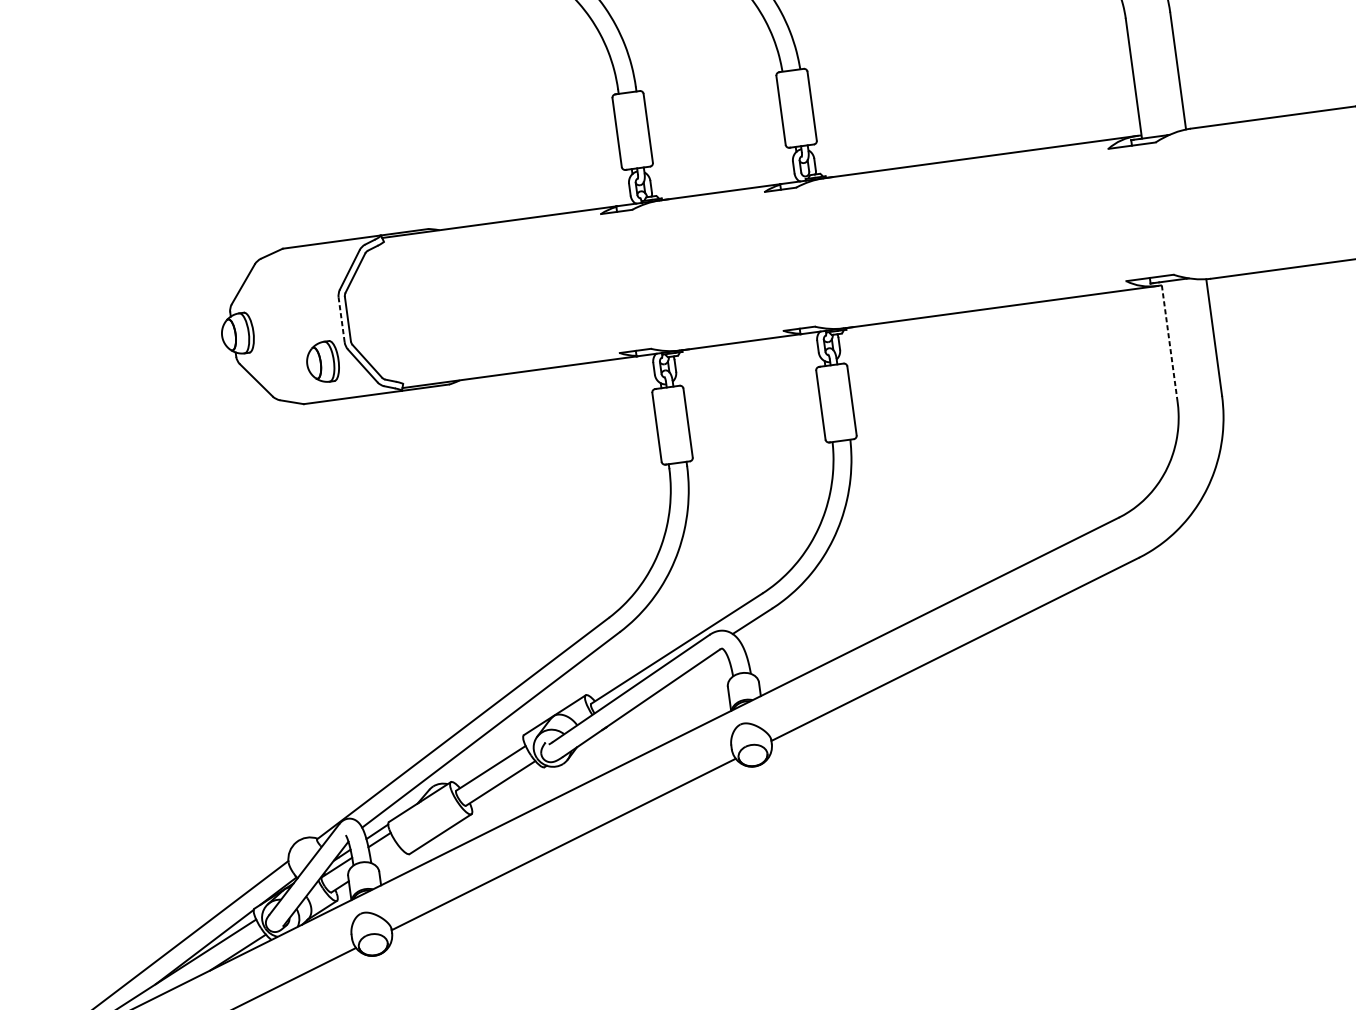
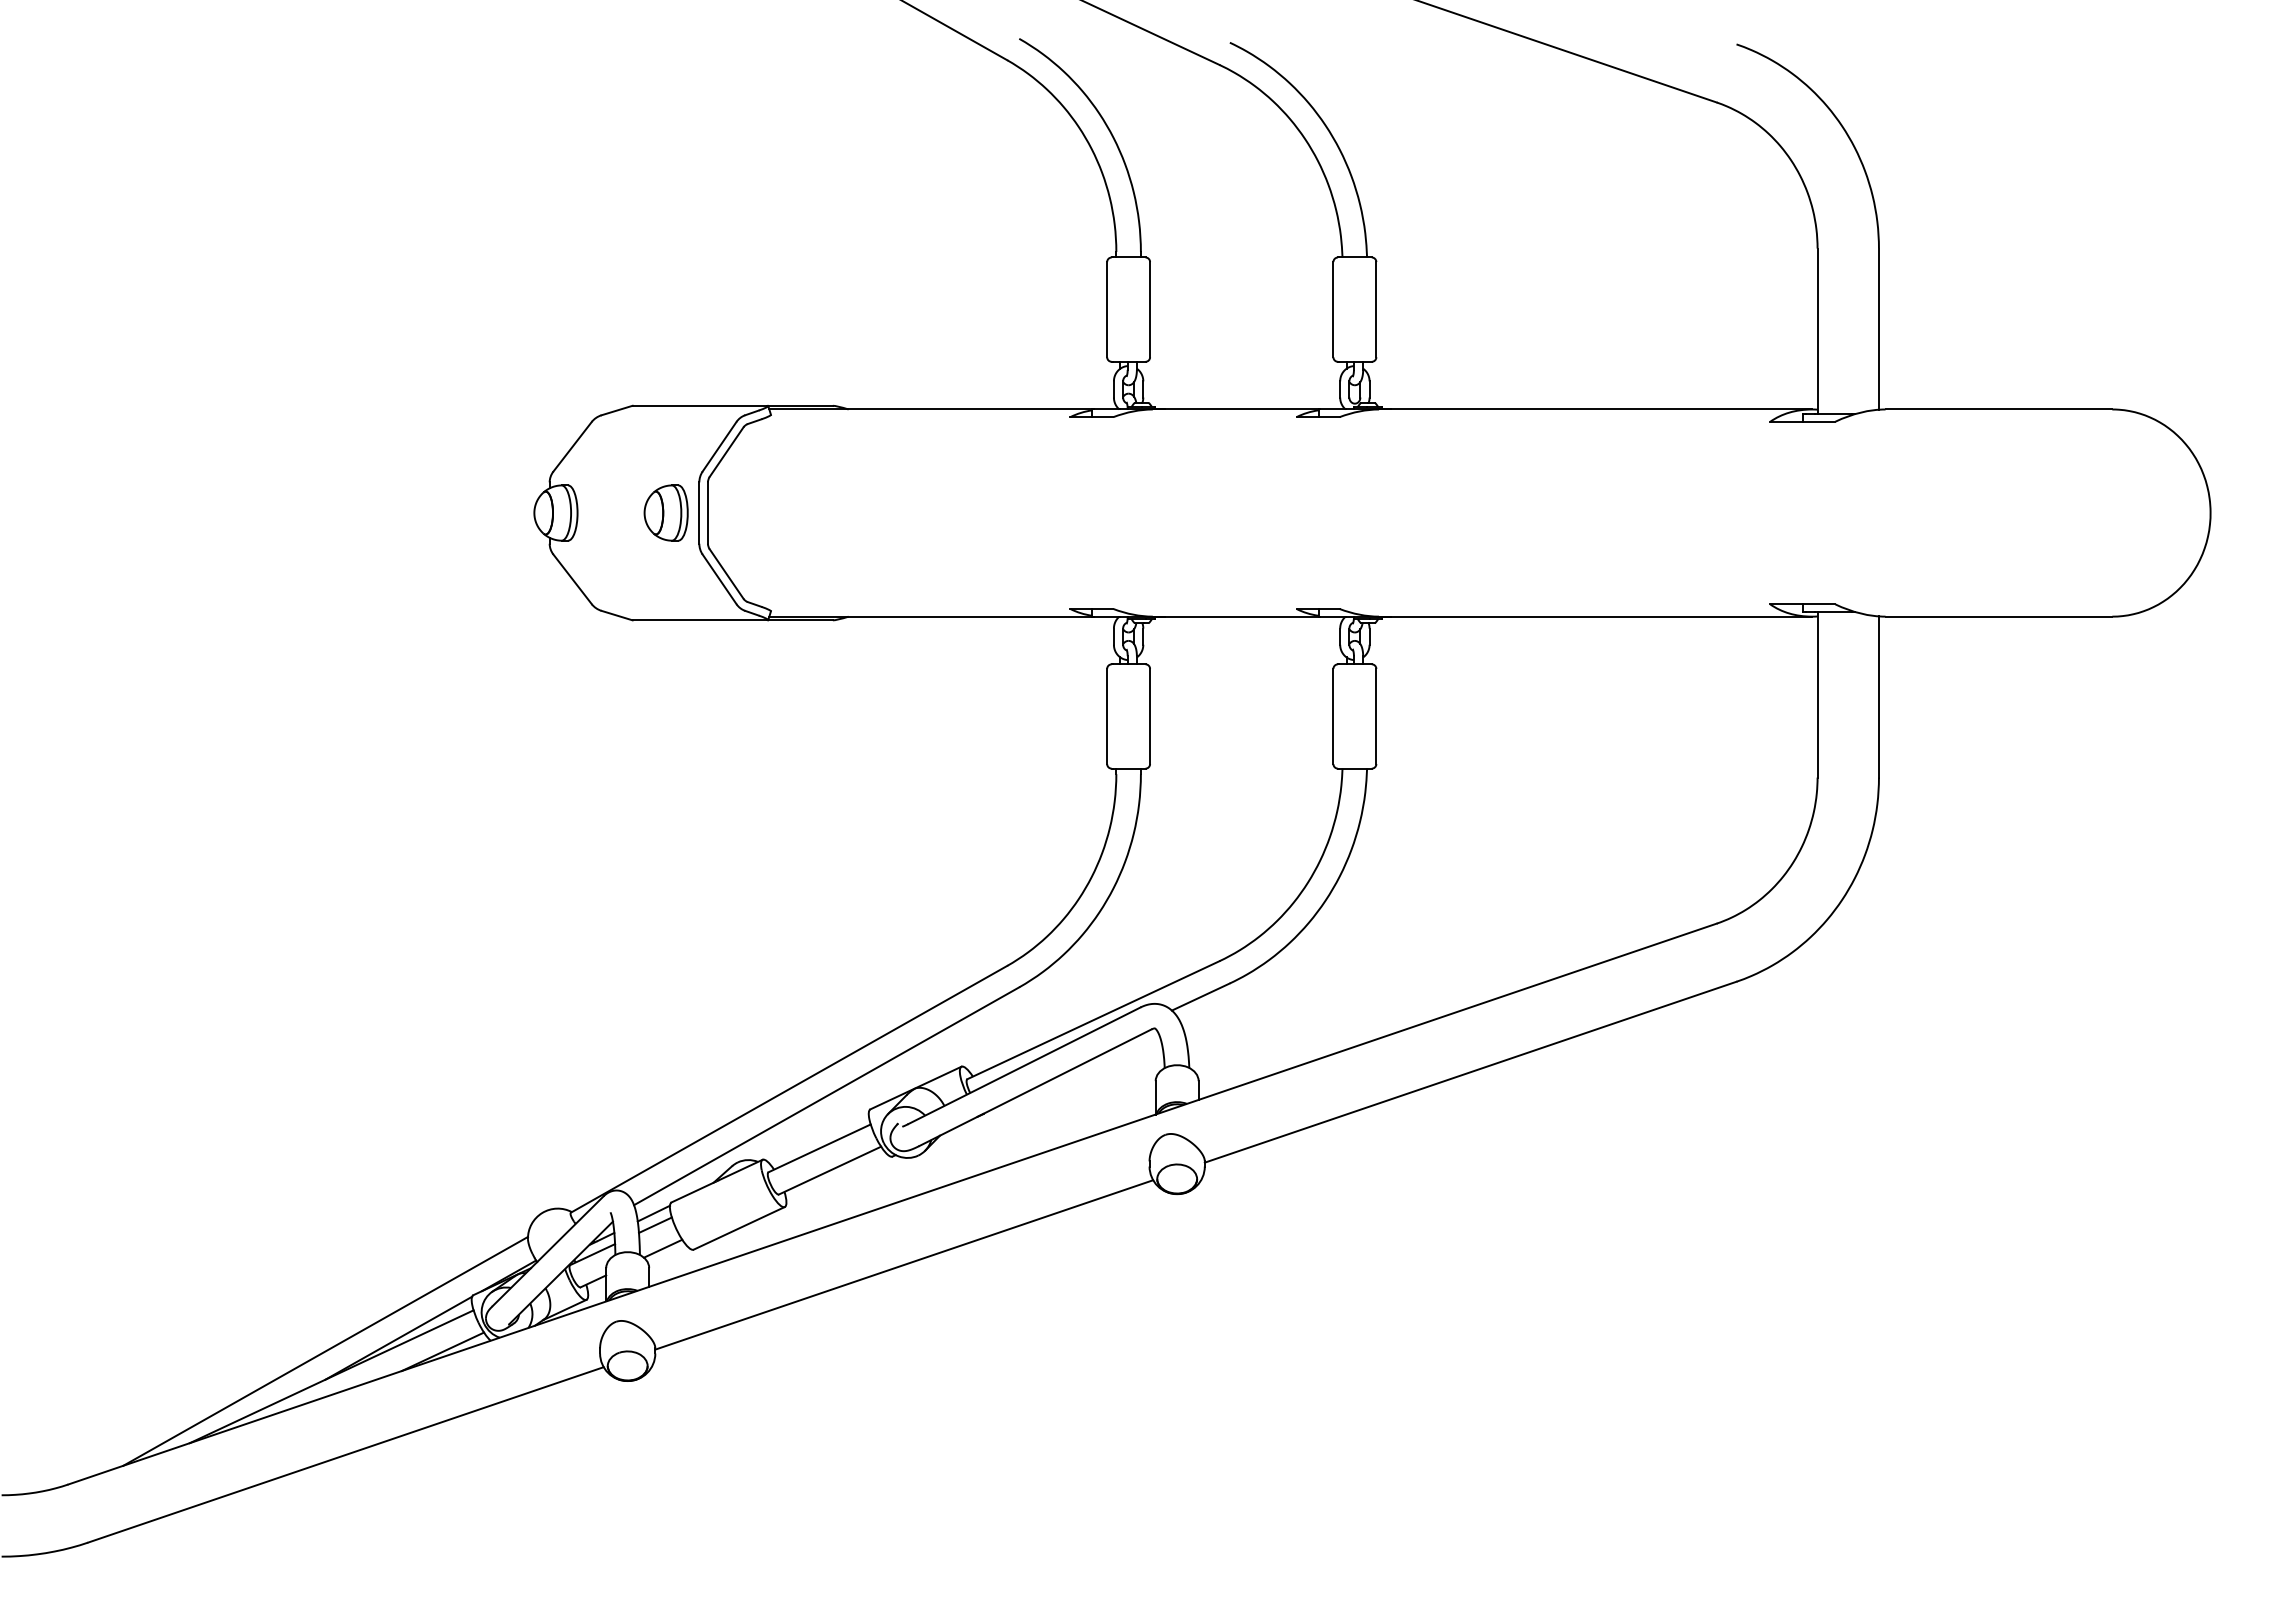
line: (341, 320) -> (699, 513), dashed -> solid
line: (1169, 341) -> (1817, 694), dashed -> solid
part: (322, 361) -> (665, 512), moved
line: (386, 856) -> (662, 1248), added

